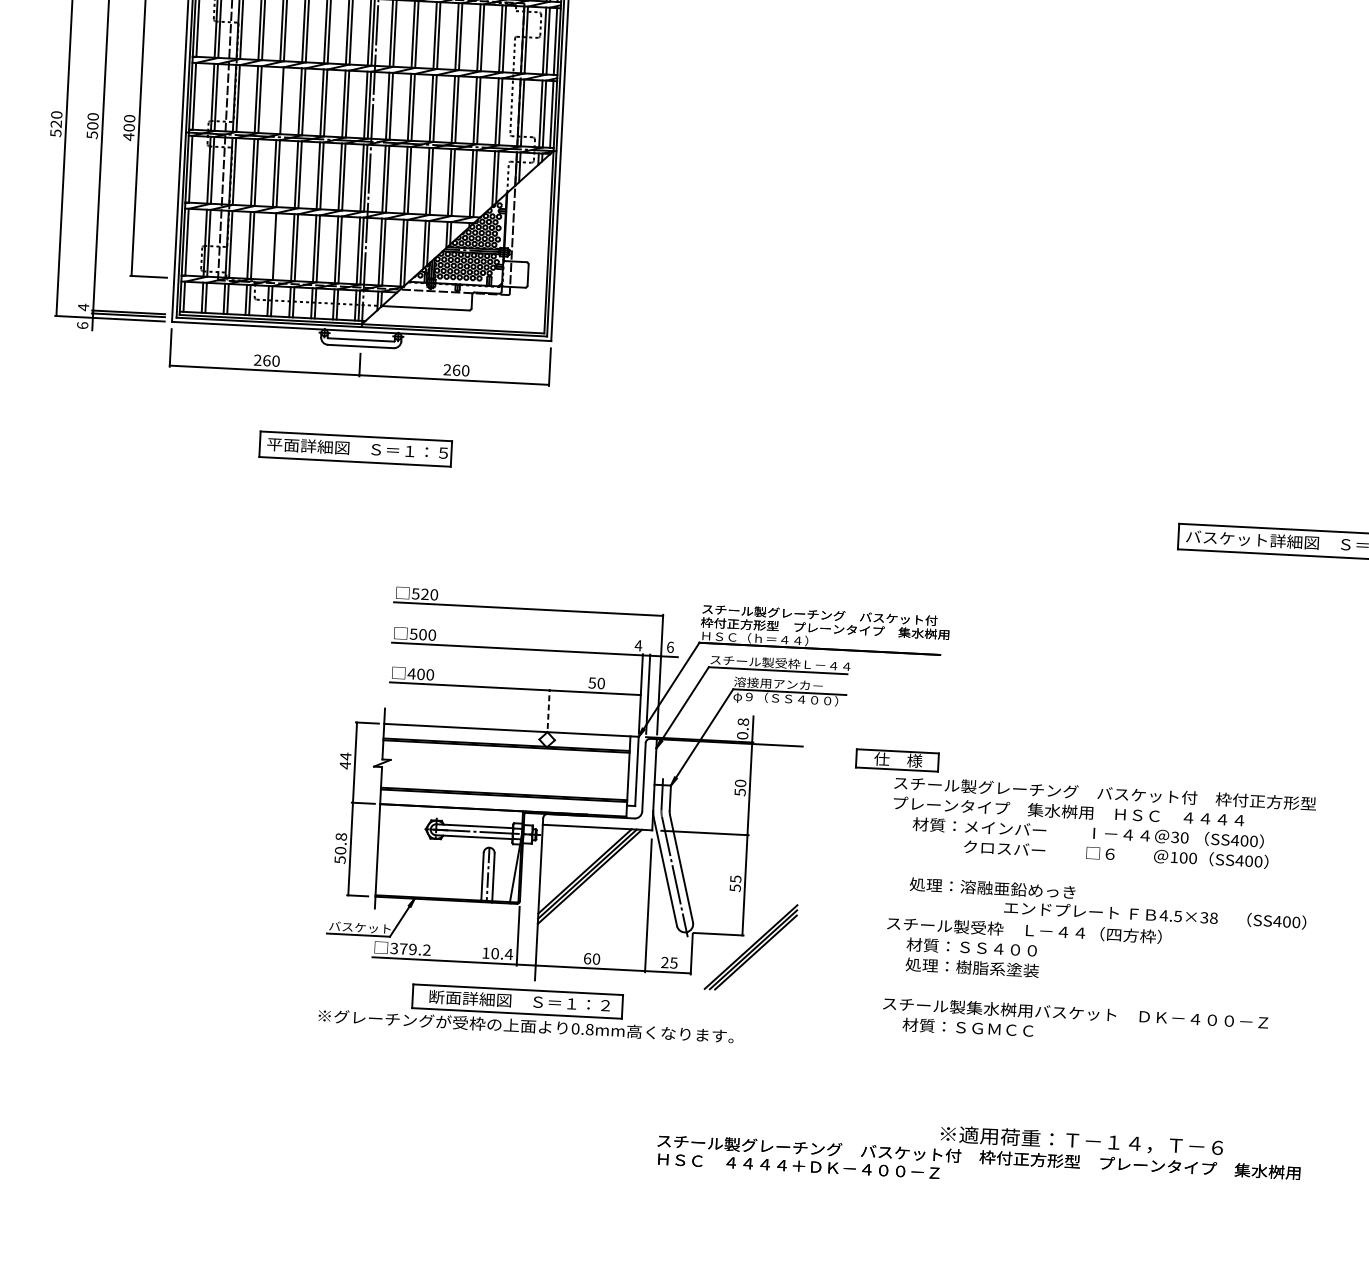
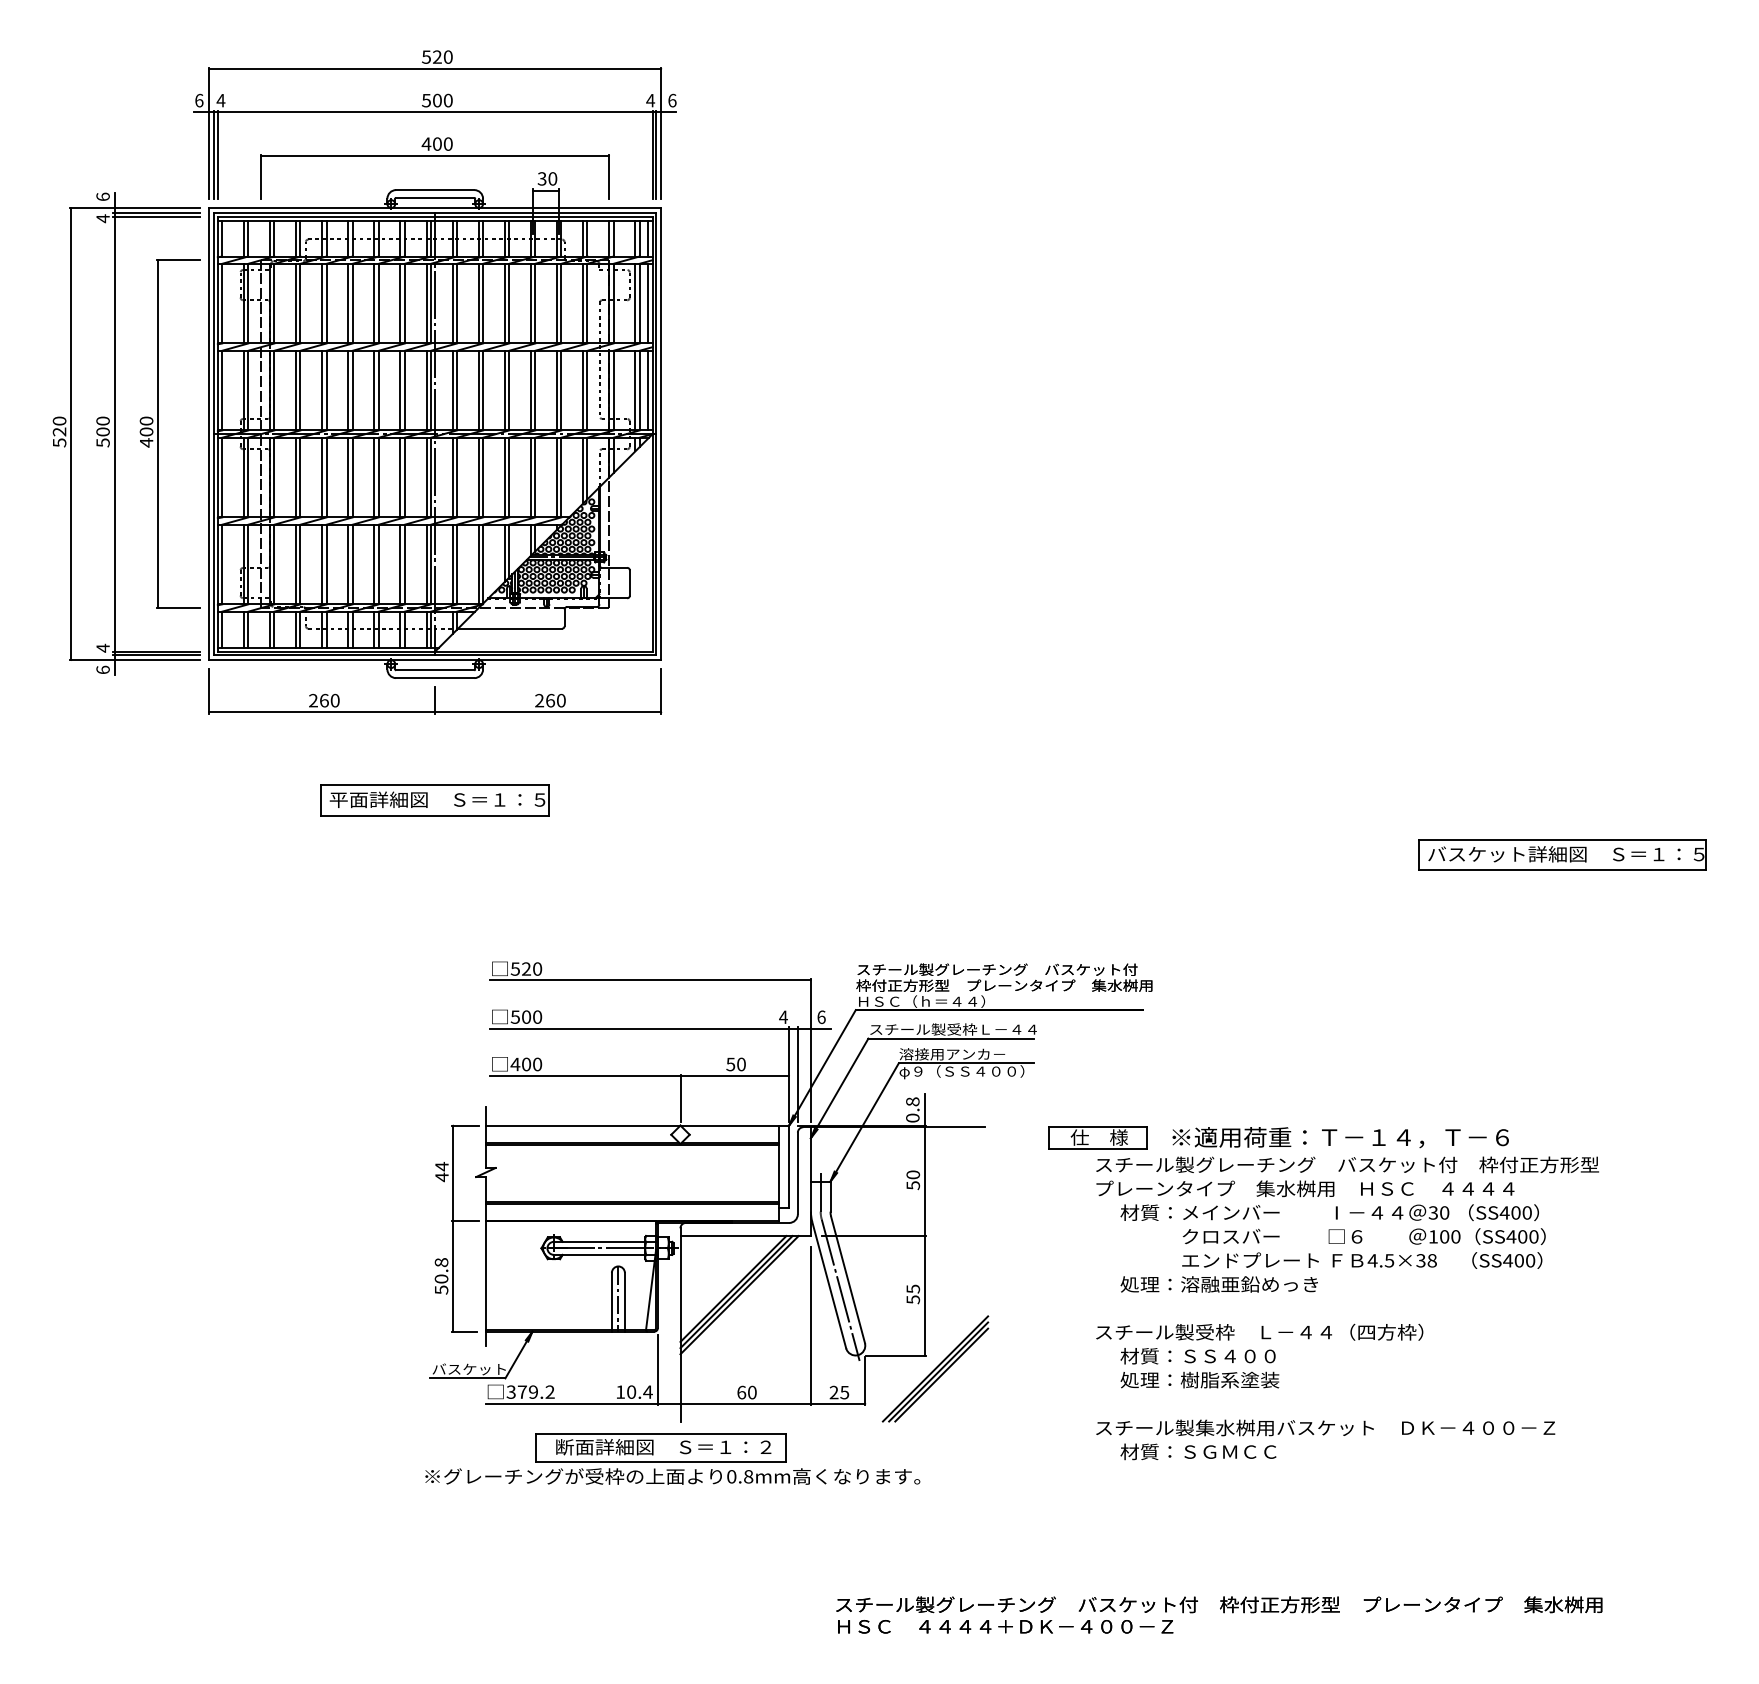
line: (278, 100) -> (322, 390), added
line: (271, 246) -> (322, 564), added
line: (548, 709) -> (680, 1098), dashed -> solid
text: (1155, 915) -> (1362, 1260), moved
text: (1081, 1140) -> (1340, 1137), moved

